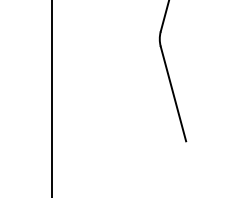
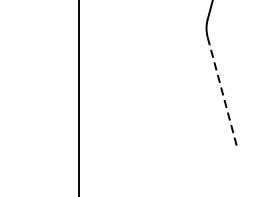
line: (173, 93) -> (222, 92), solid -> dashed

